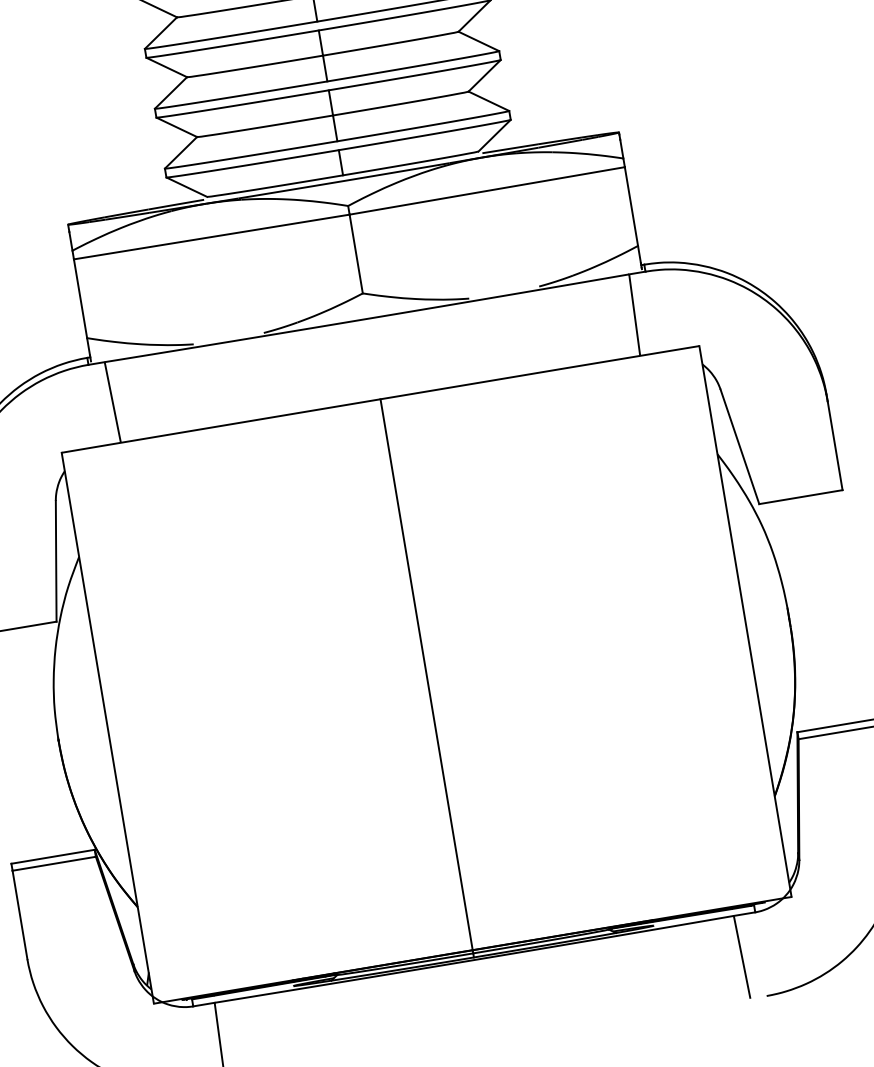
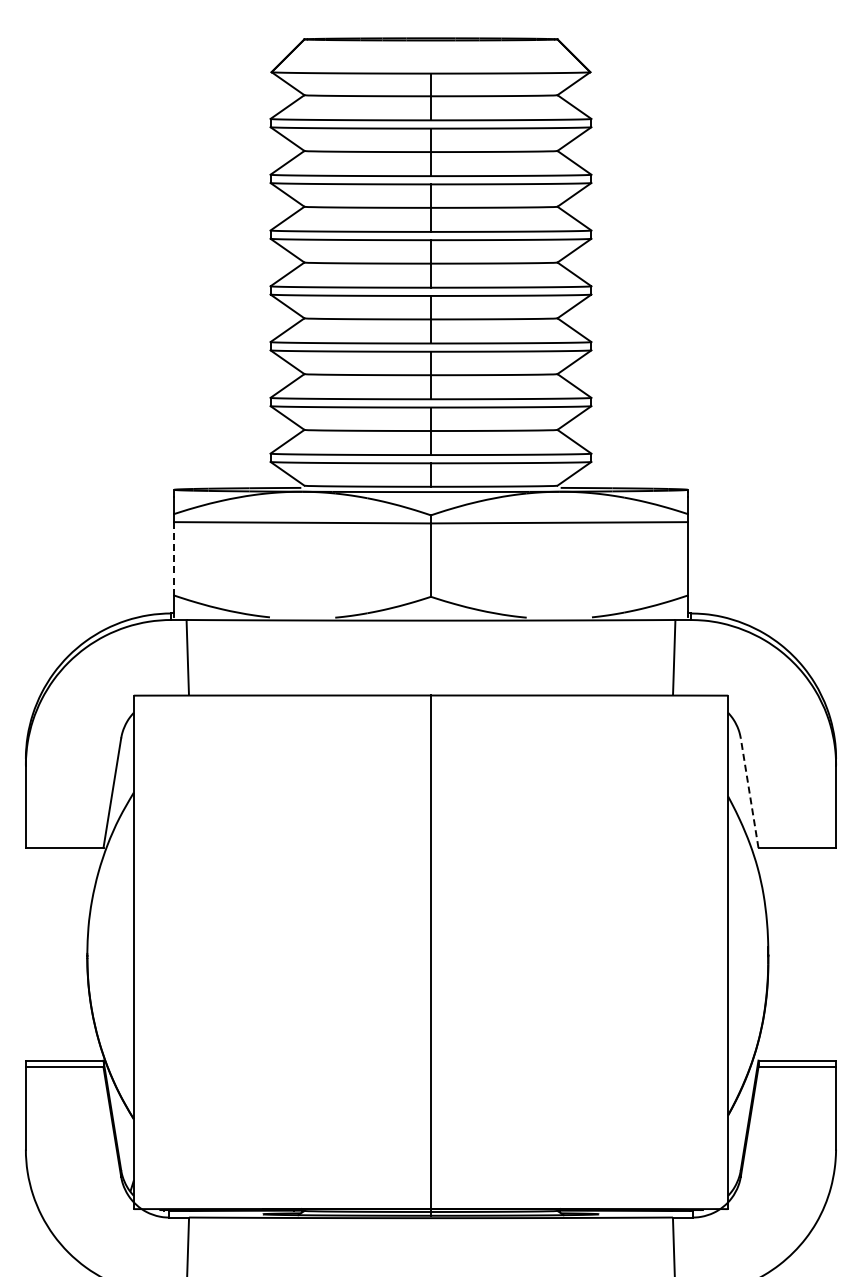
line: (80, 298) -> (174, 558), solid -> dashed
line: (739, 447) -> (749, 793), solid -> dashed

